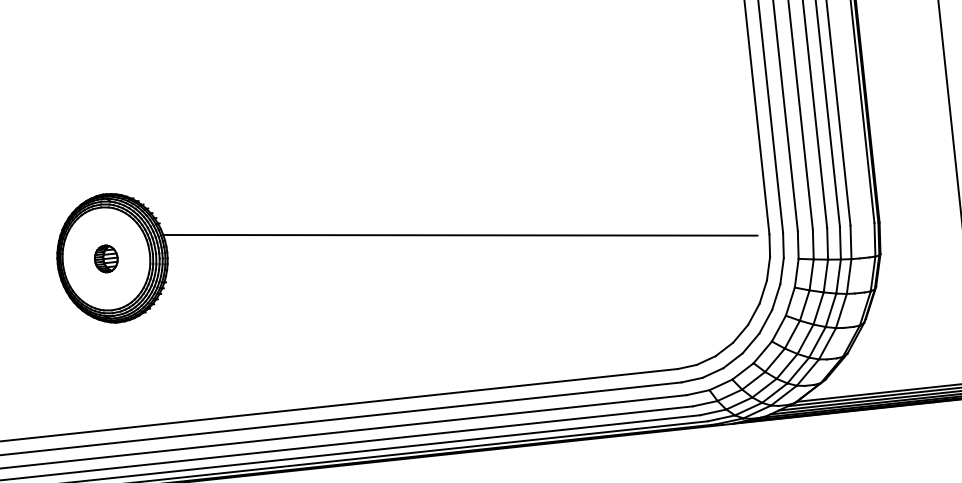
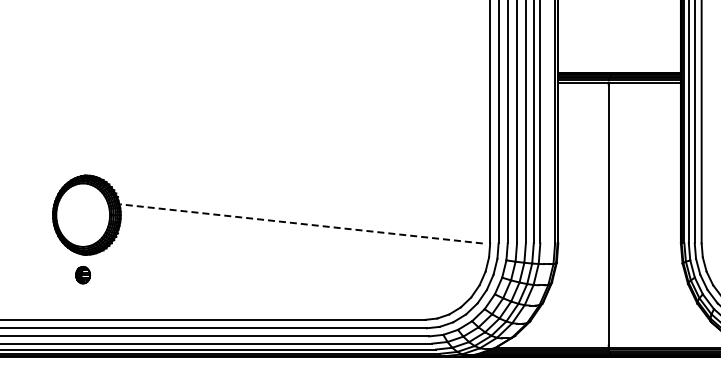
line: (460, 234) -> (301, 223), solid -> dashed
part: (105, 259) -> (82, 275), moved

